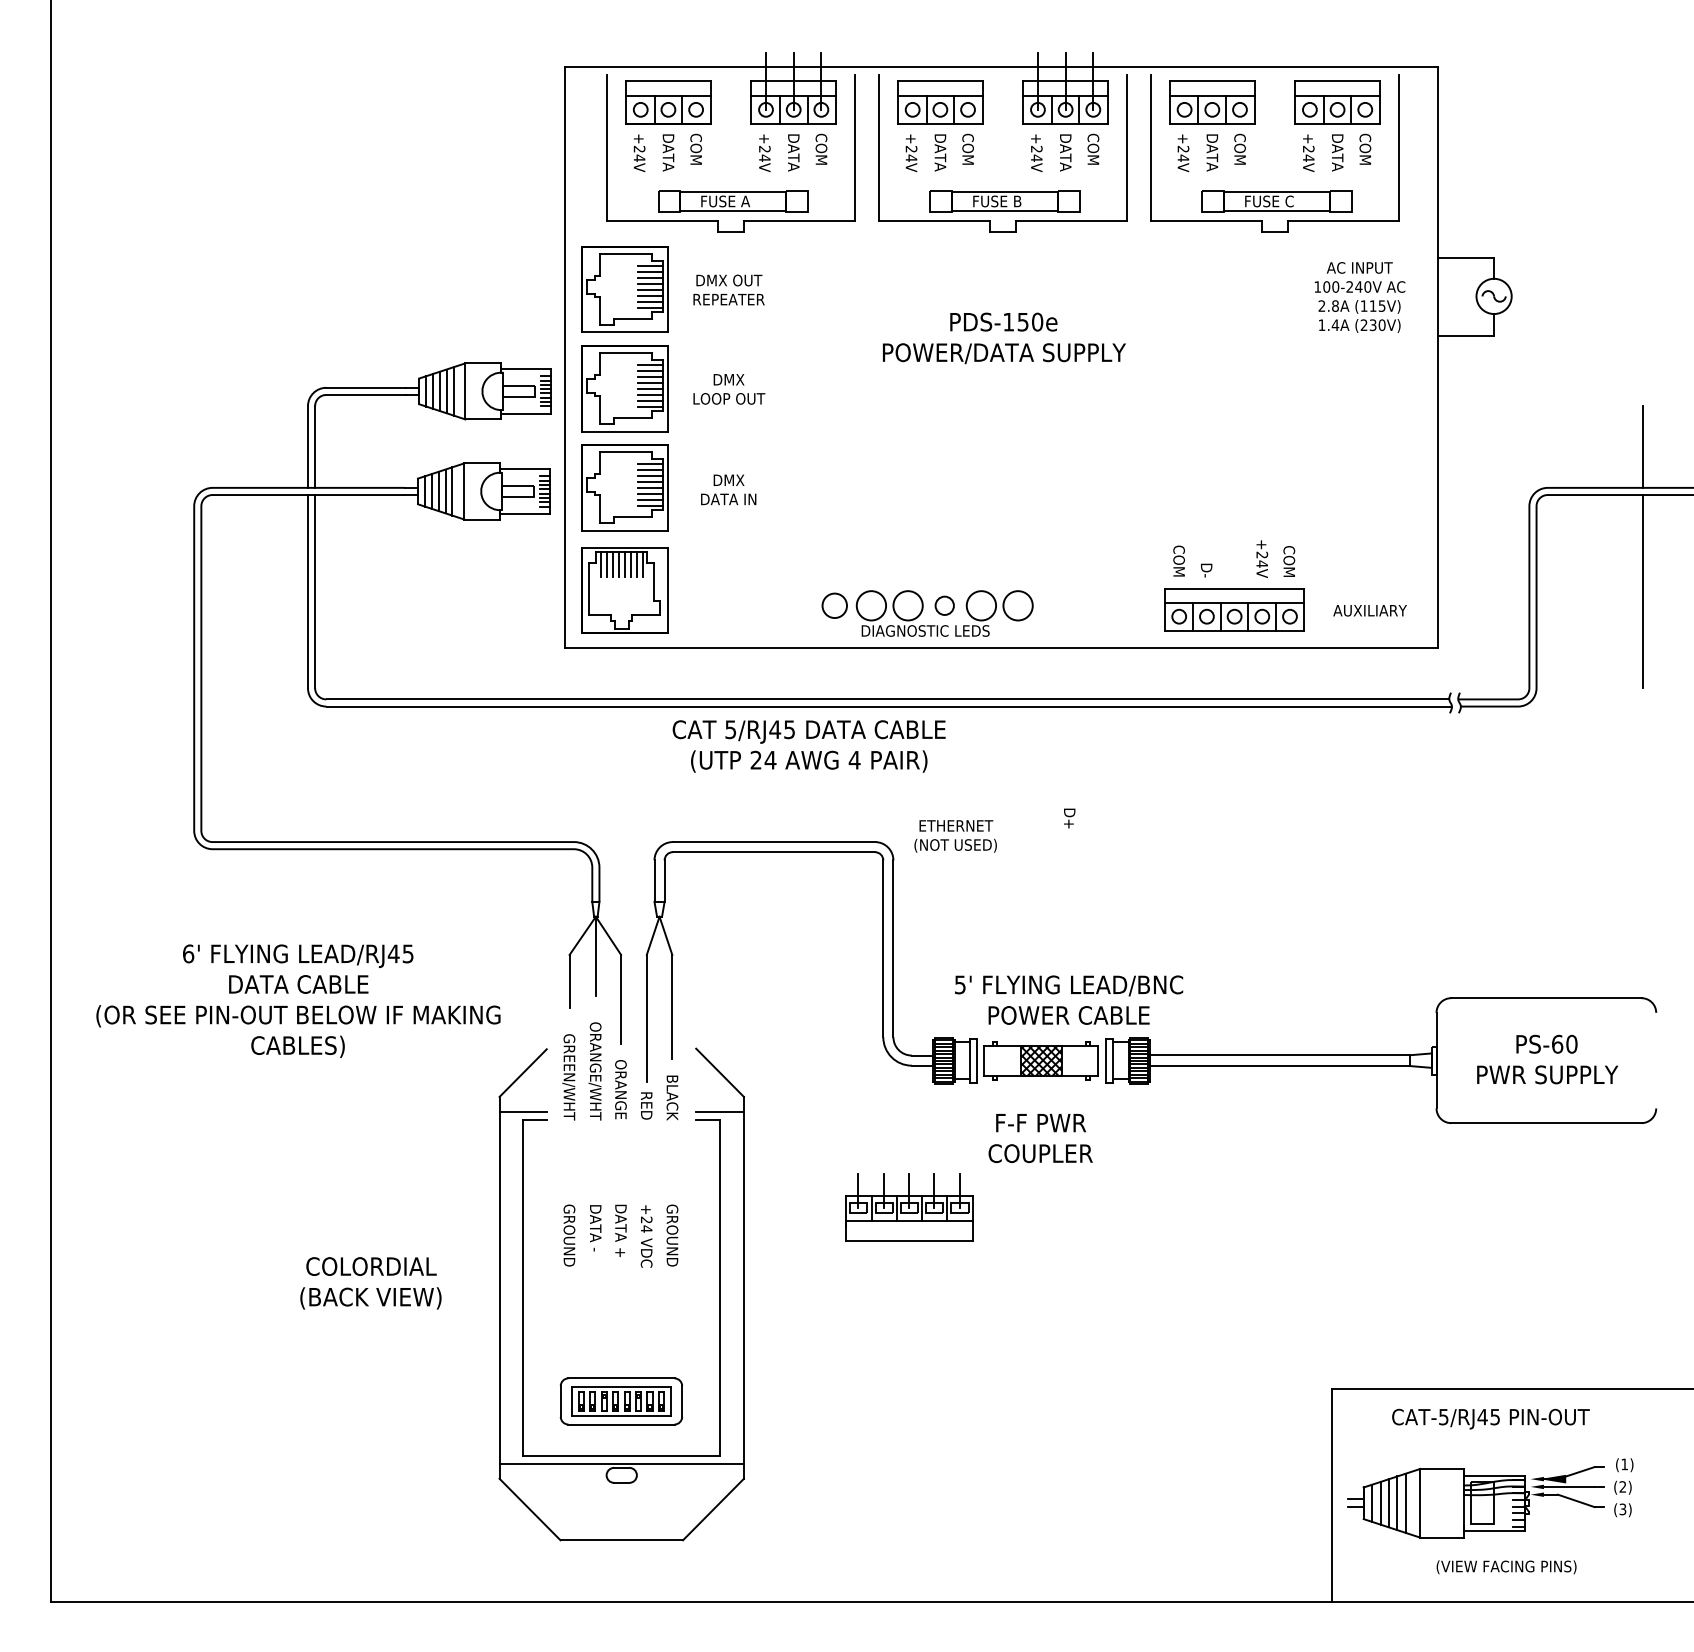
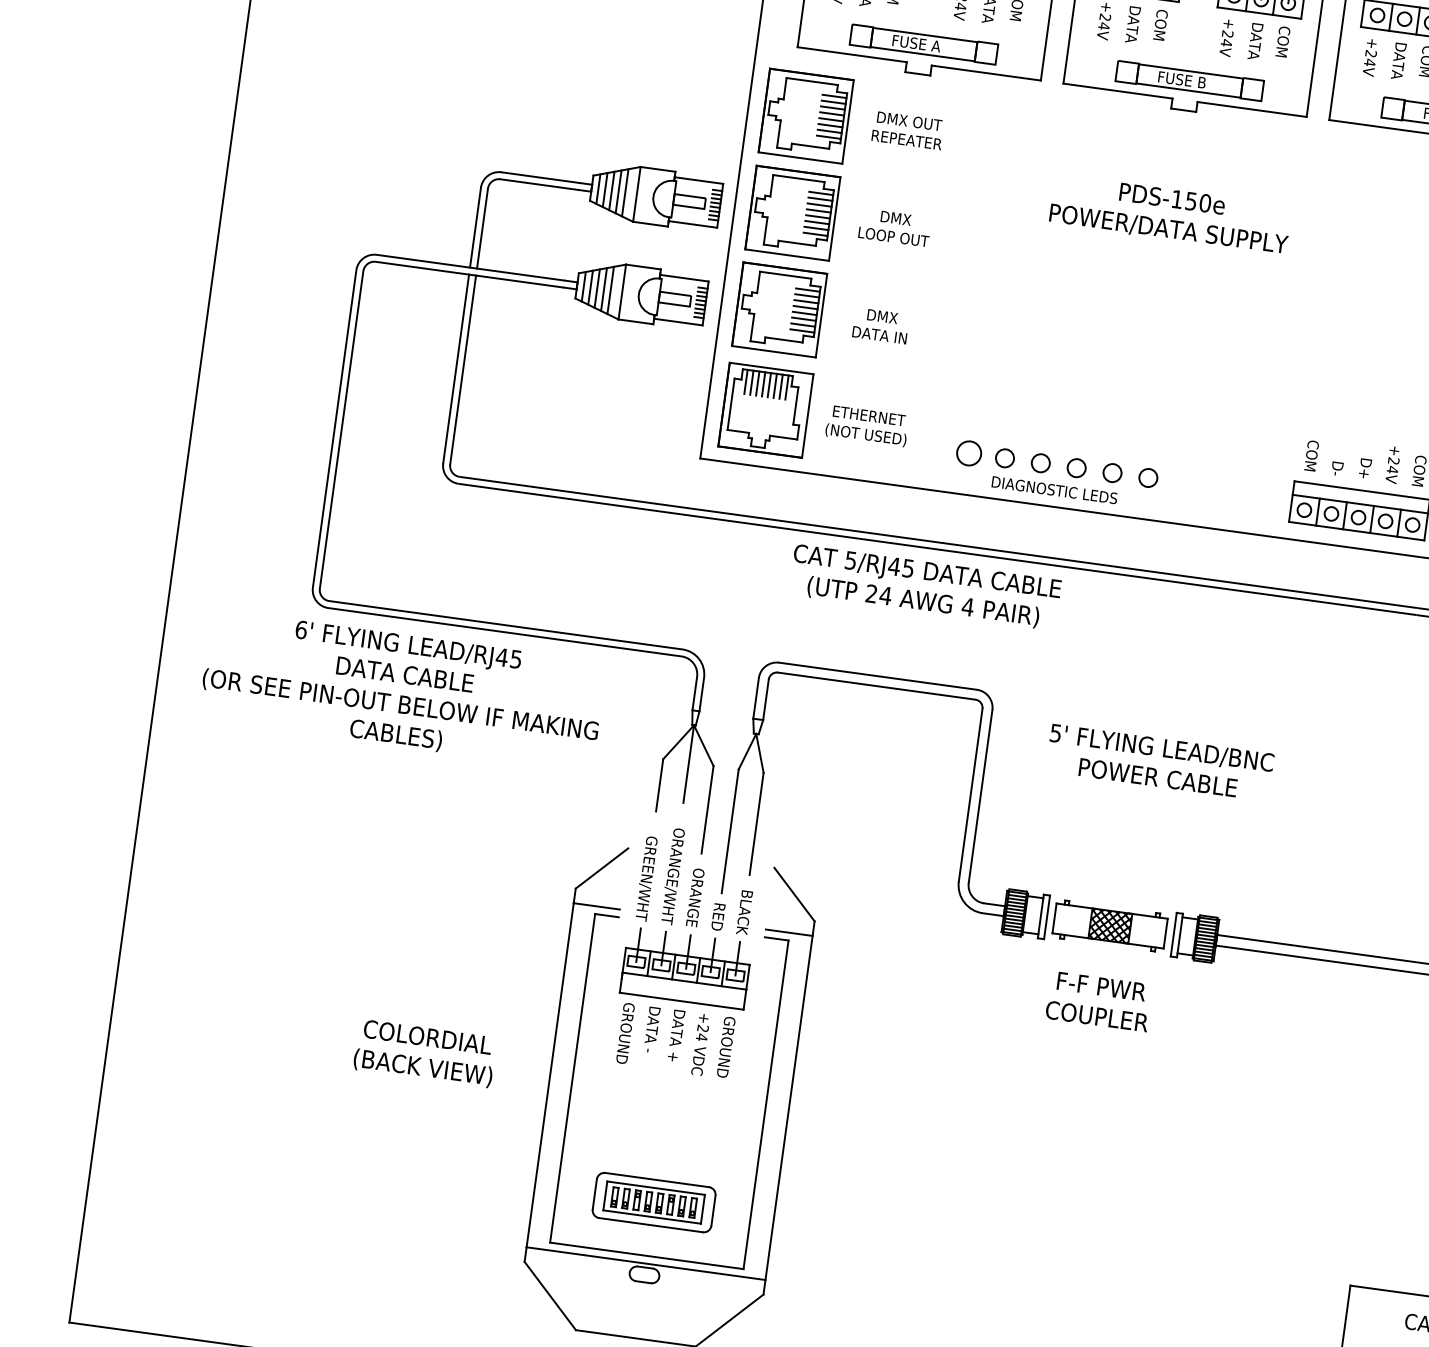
circle: (871, 605) -> (1005, 458), size x0.62
circle: (907, 605) -> (1040, 462), size x0.62
circle: (981, 605) -> (1112, 472), size x0.62
circle: (1017, 605) -> (1147, 477), size x0.62
text: (1069, 818) -> (1365, 468), moved
text: (955, 836) -> (867, 426), moved
text: (1069, 999) -> (1160, 762), moved
text: (298, 1000) -> (402, 690), moved
part: (909, 1207) -> (686, 968), moved

